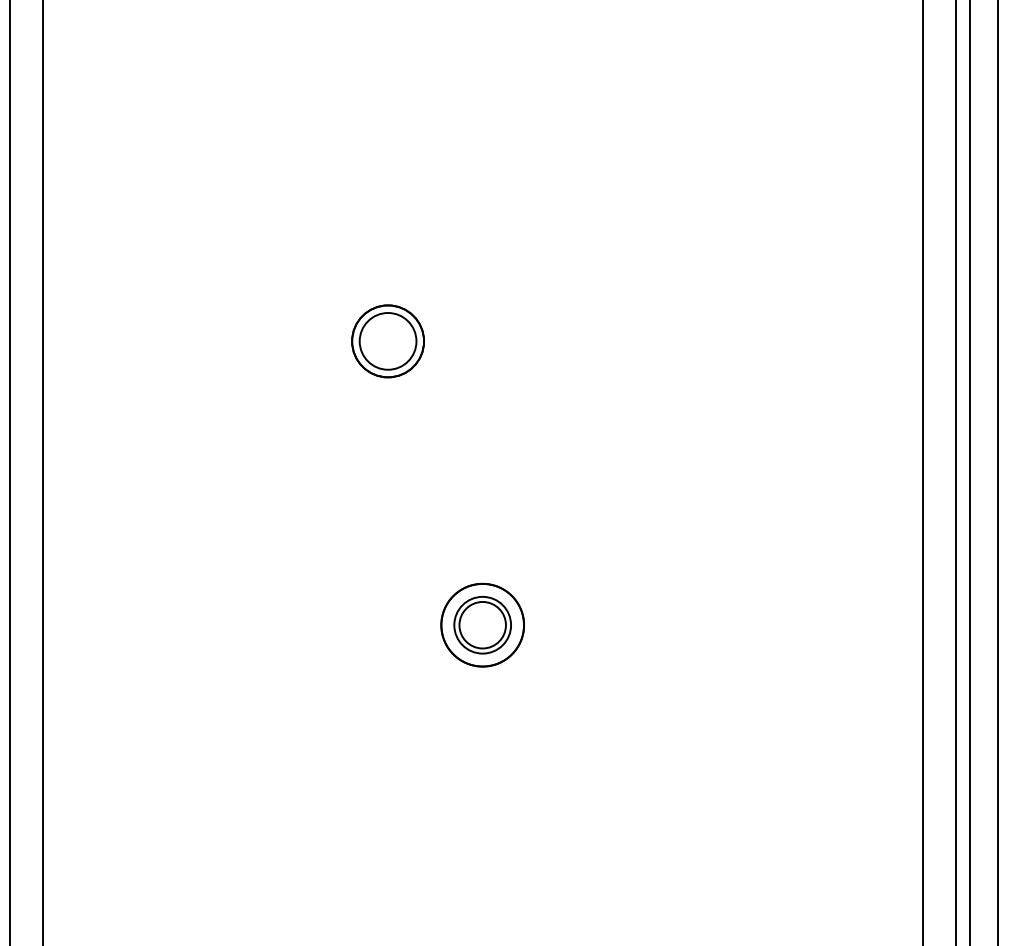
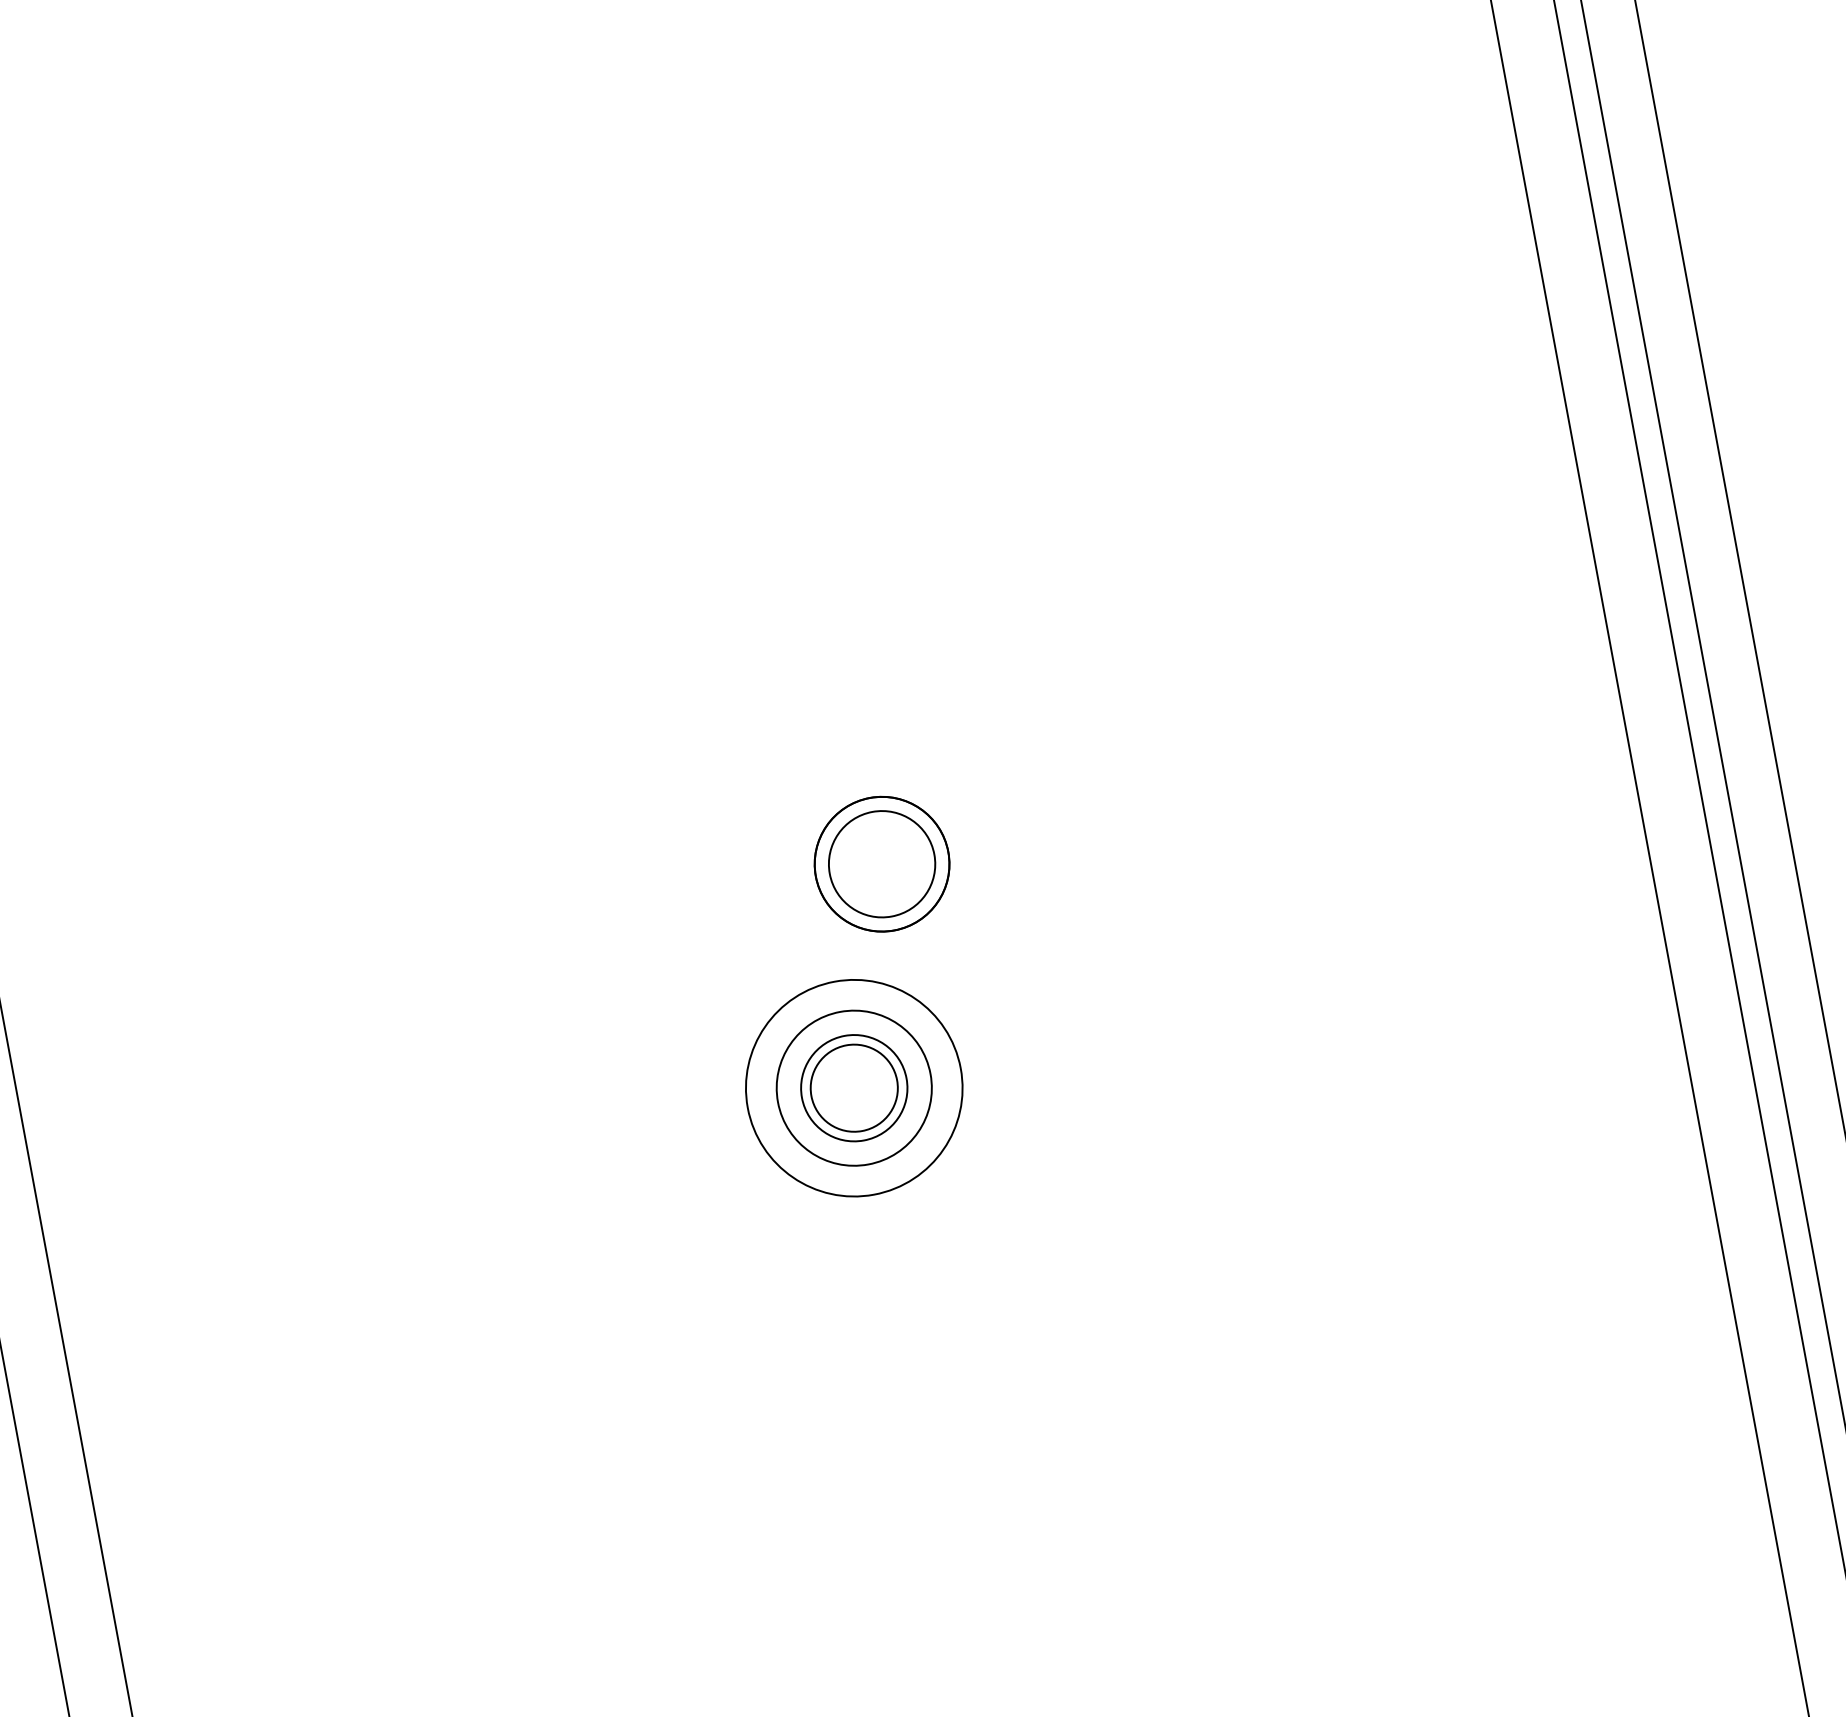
part: (387, 341) -> (881, 864), moved
circle: (482, 624) -> (853, 1086), size x1.4

